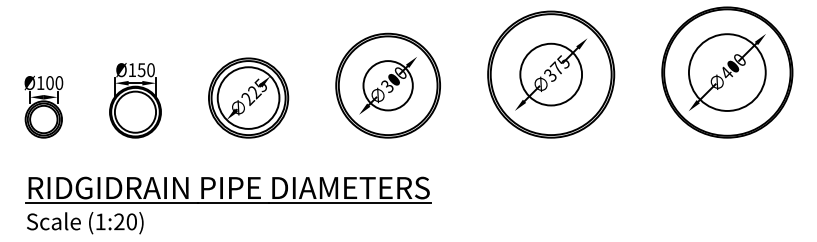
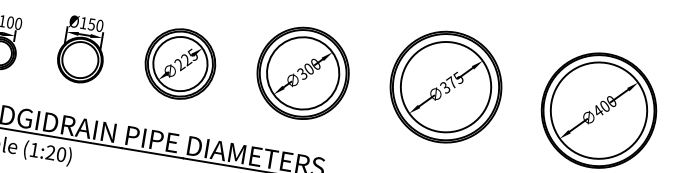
circle: (727, 72) -> (599, 110), size x1.43
circle: (550, 74) -> (445, 86), size x1.67
circle: (388, 85) -> (303, 73), size x1.67

